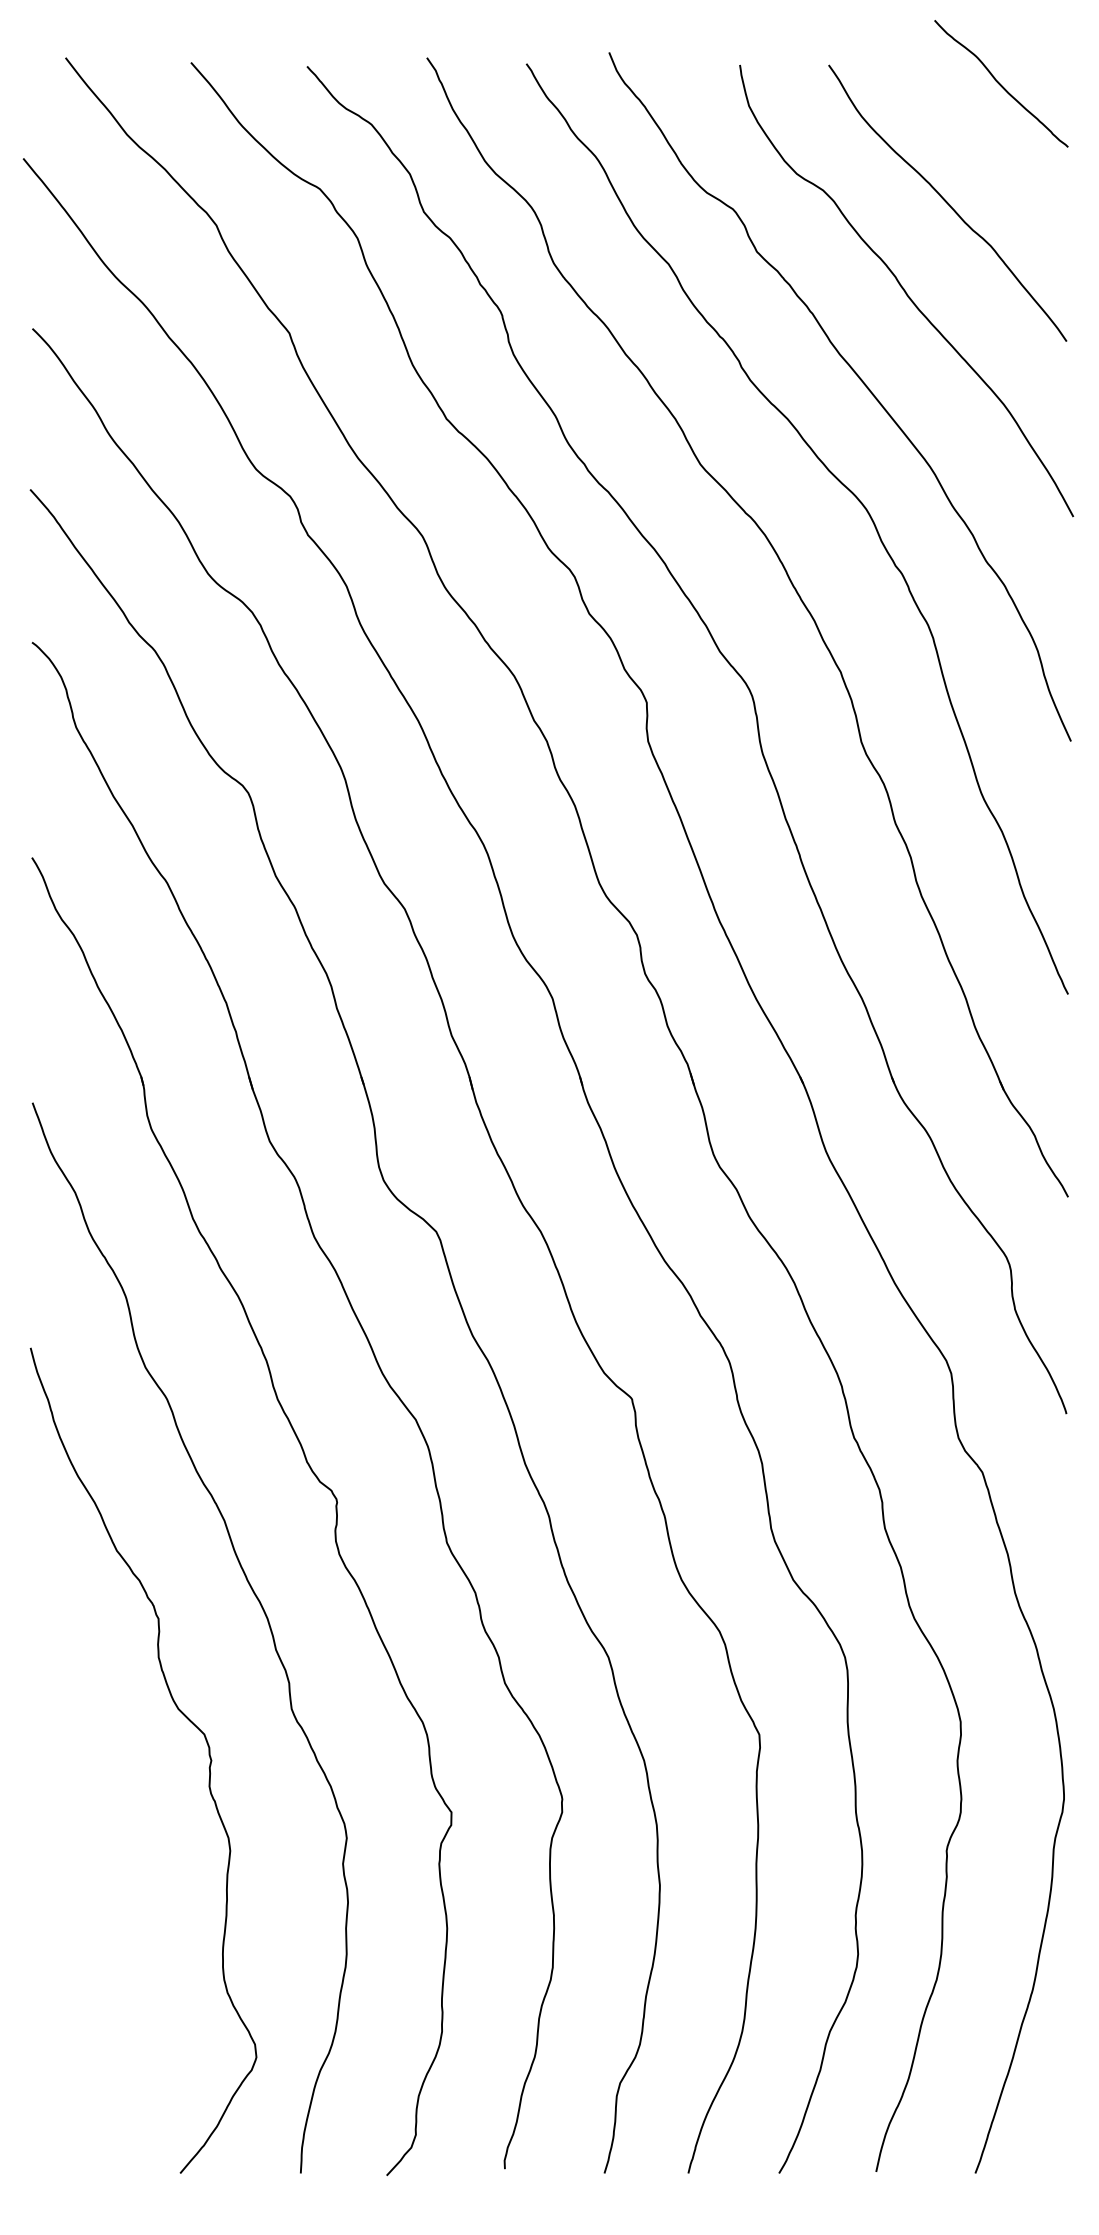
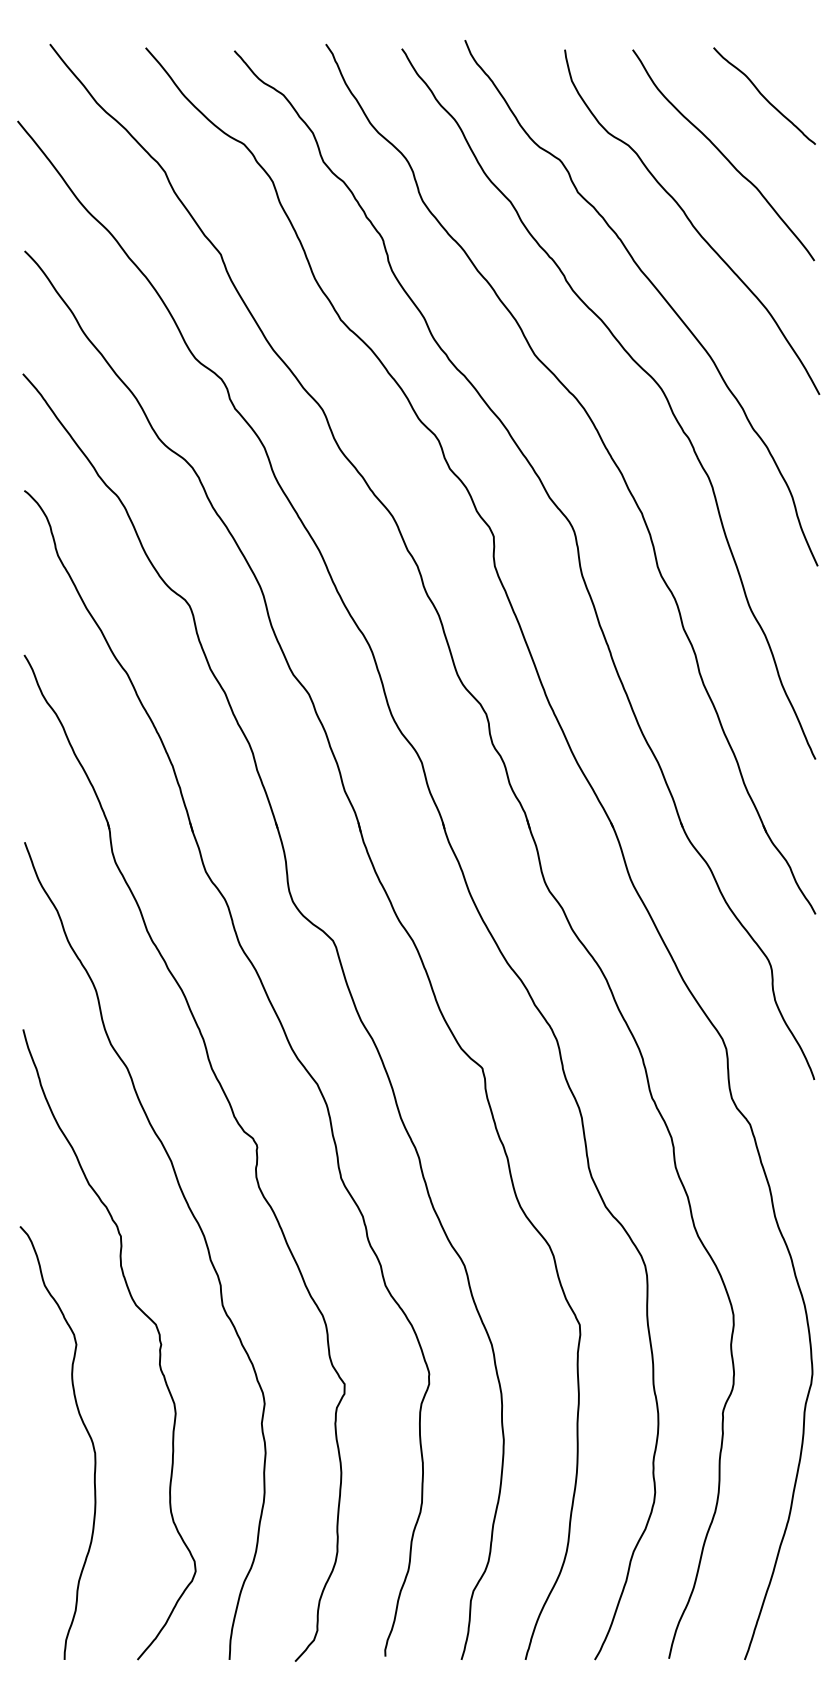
curve: (1000, 83) -> (763, 95), moved
curve: (112, 1871) -> (85, 1429), added

